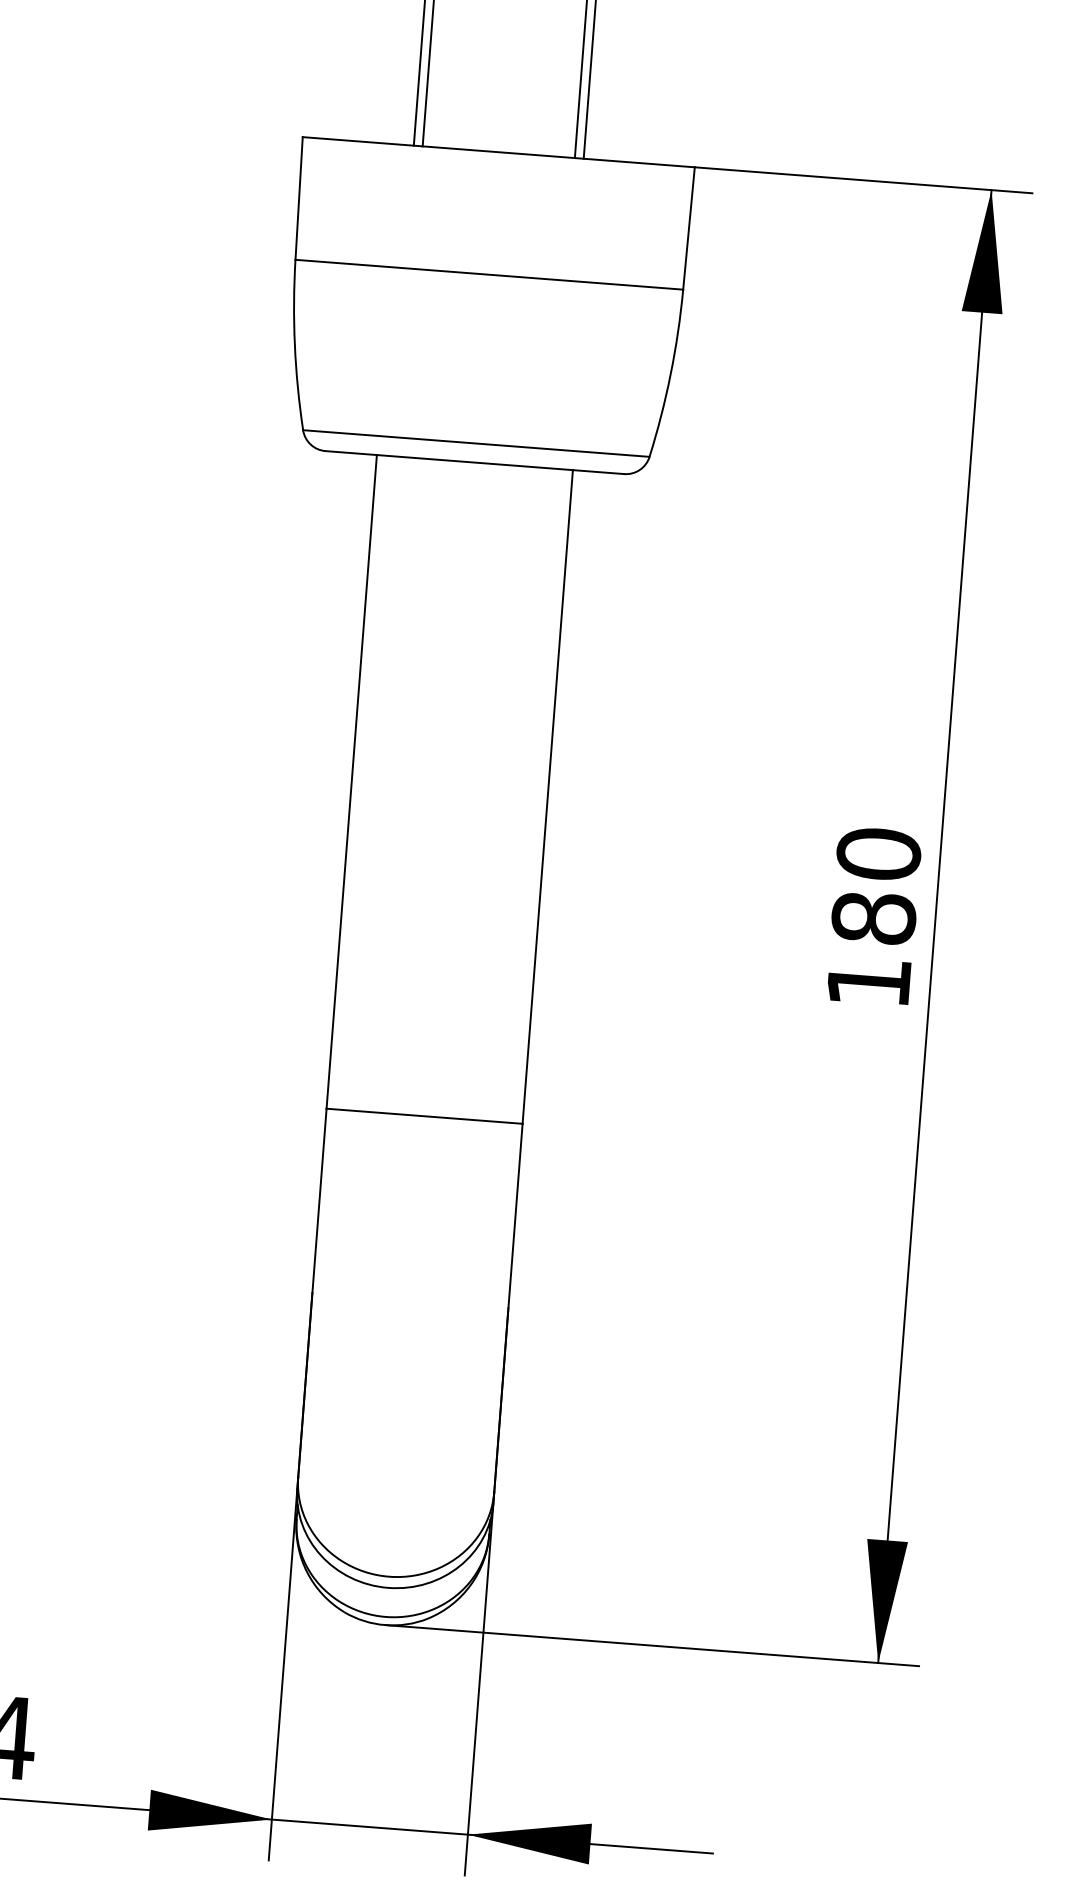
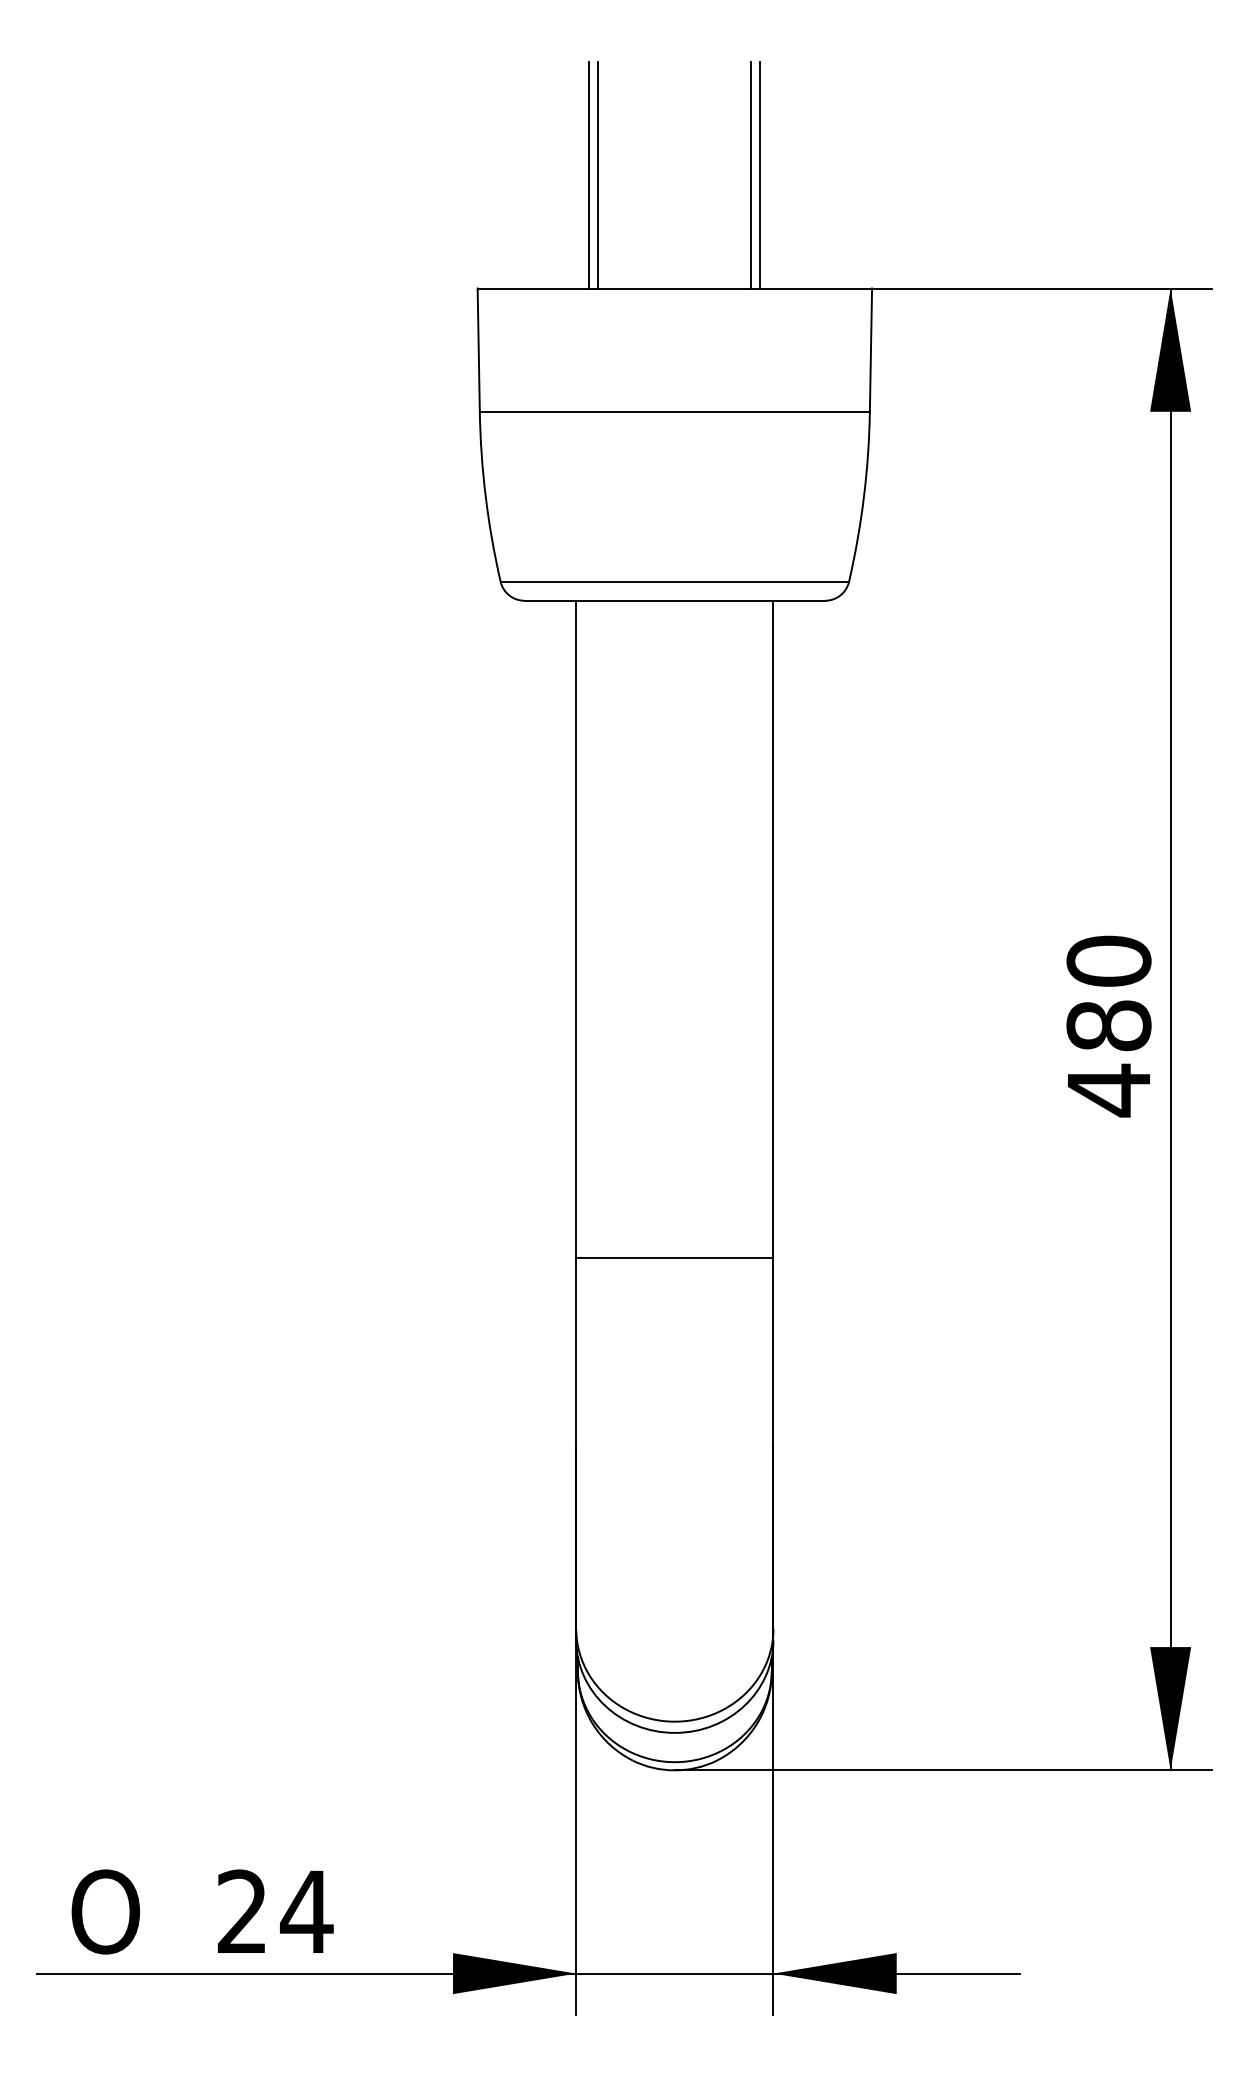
text: (869, 982) -> (1109, 1090), 180 -> 480

